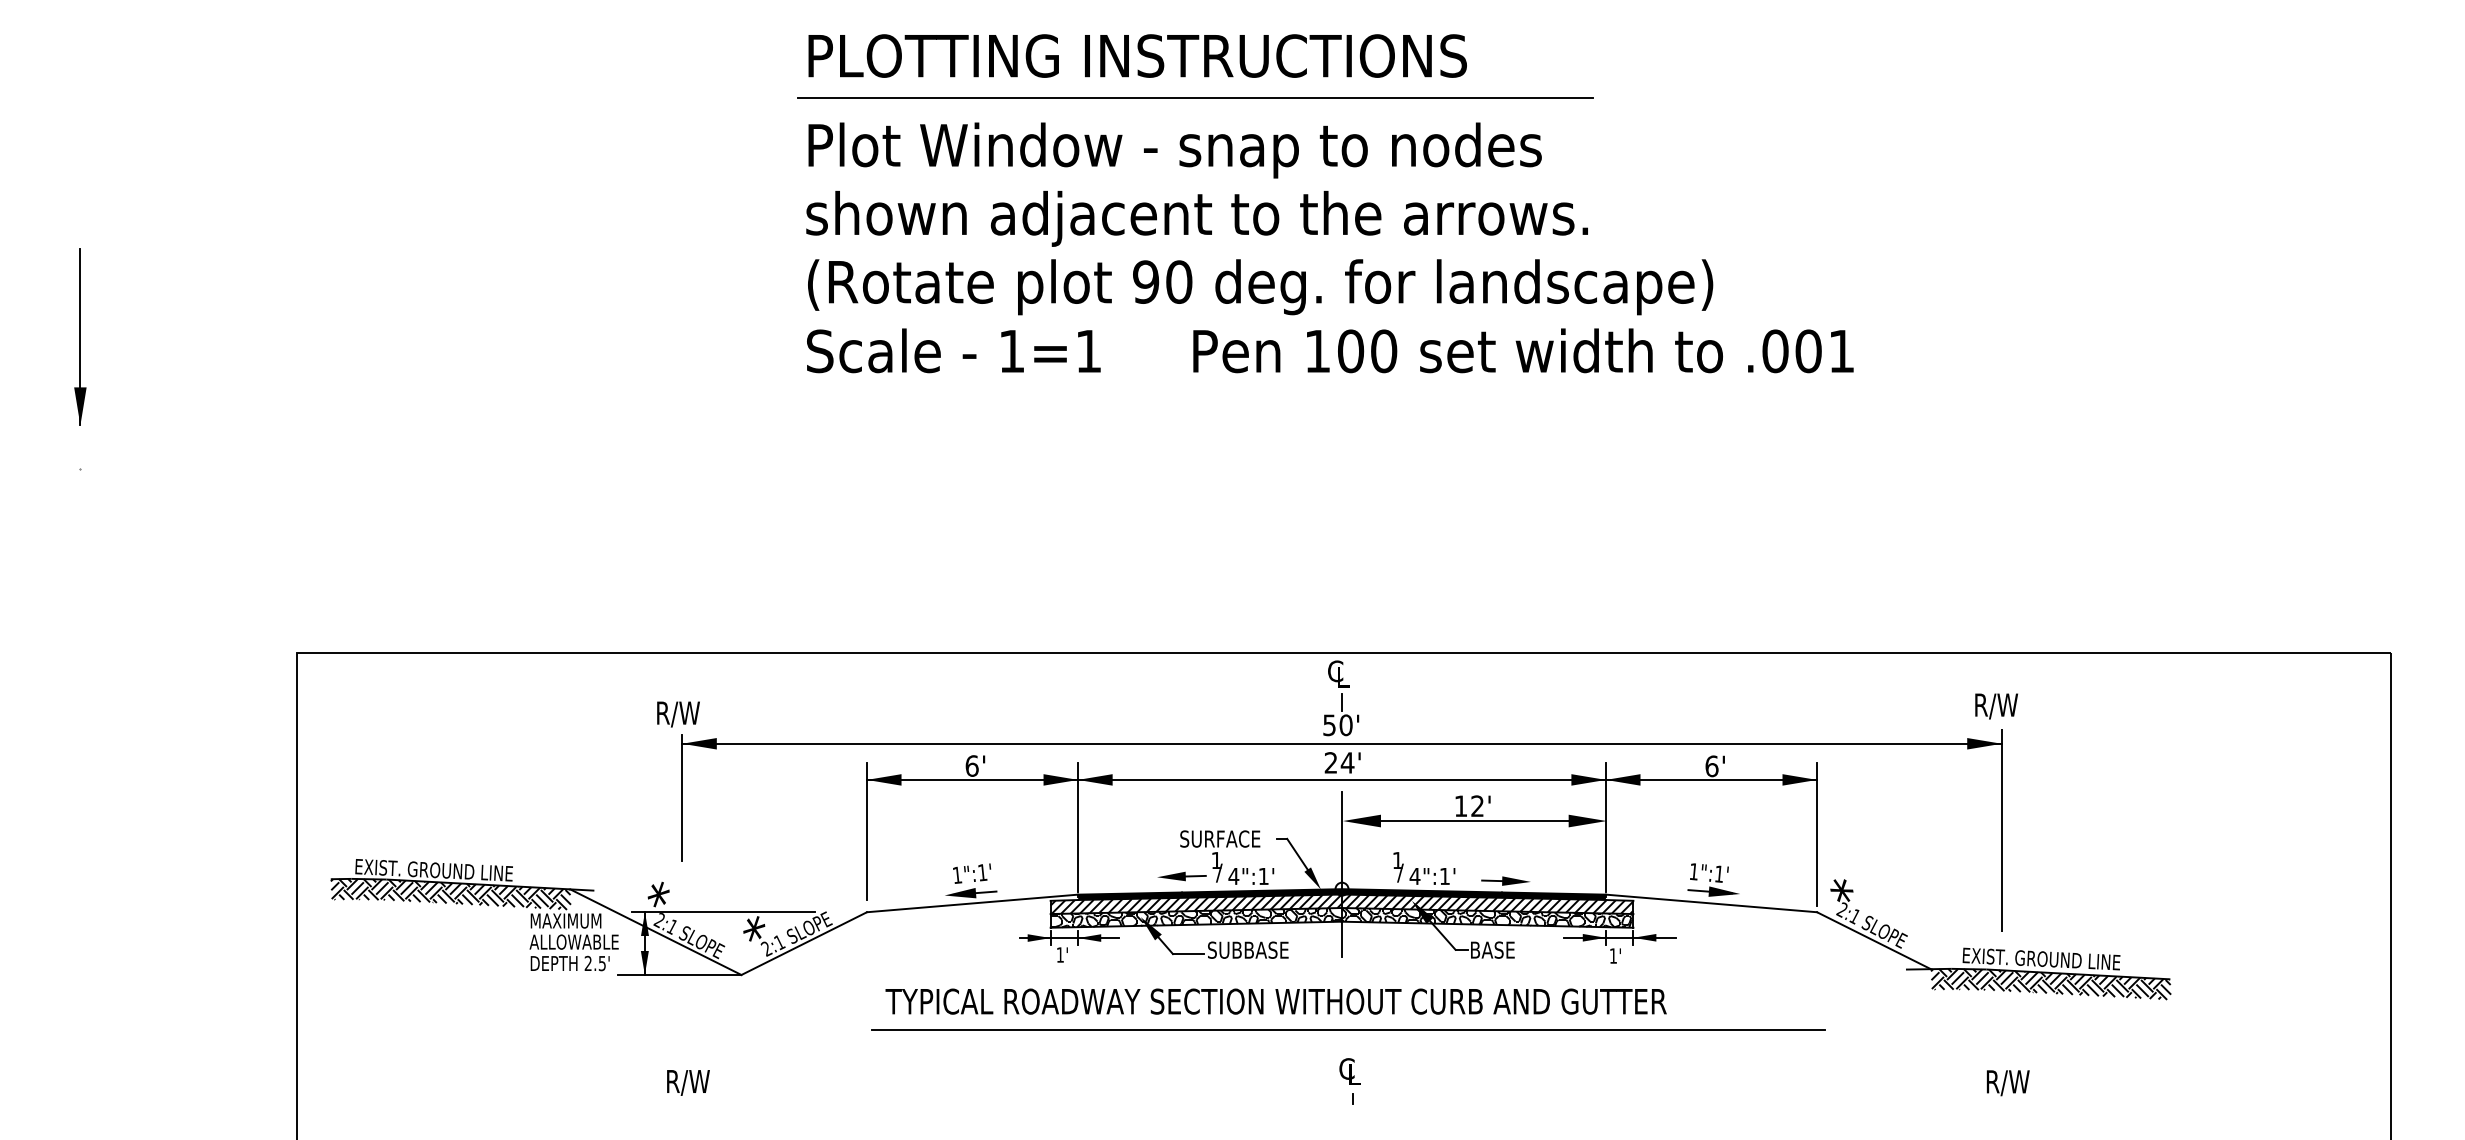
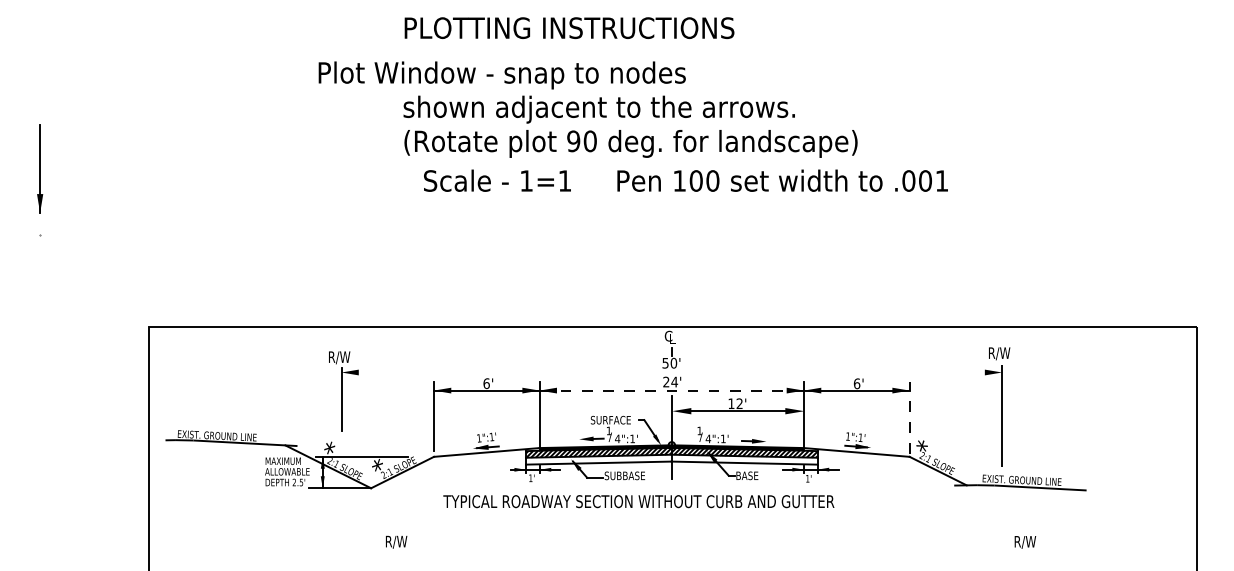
line: (1195, 98) -> (598, 49), removed
text: (1173, 150) -> (501, 75), moved
text: (1329, 350) -> (685, 180), moved
line: (1341, 743) -> (671, 372), removed
line: (1341, 779) -> (671, 390), solid -> dashed
line: (1816, 835) -> (909, 418), solid -> dashed
hatch: (450, 893) -> (225, 447), removed
hatch: (1341, 917) -> (671, 459), removed
hatch: (2050, 983) -> (1026, 492), removed
line: (1347, 1029) -> (674, 515), removed
text: (688, 1081) -> (396, 541), moved
part: (1349, 1081) -> (675, 541), removed
text: (2008, 1083) -> (1025, 542), moved

